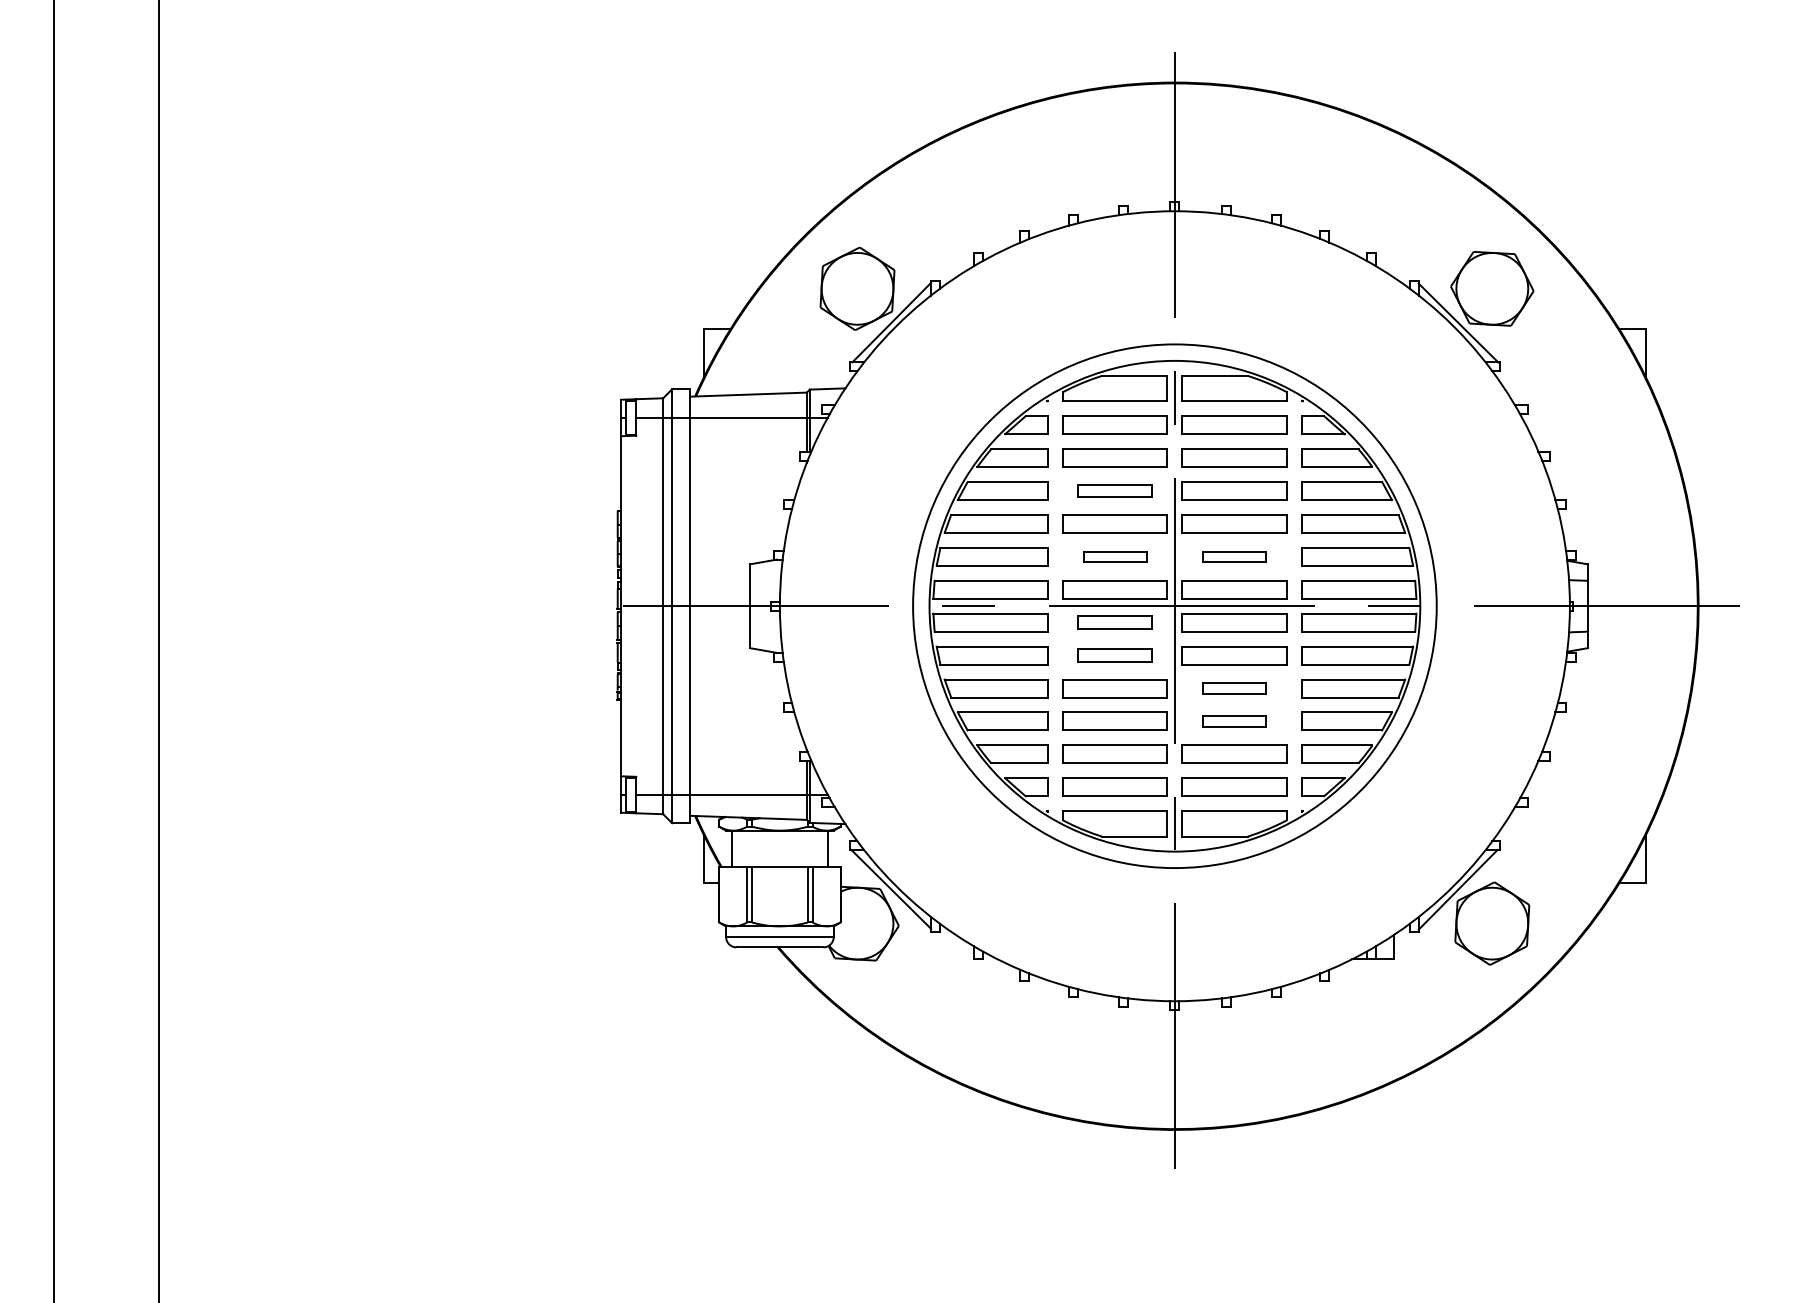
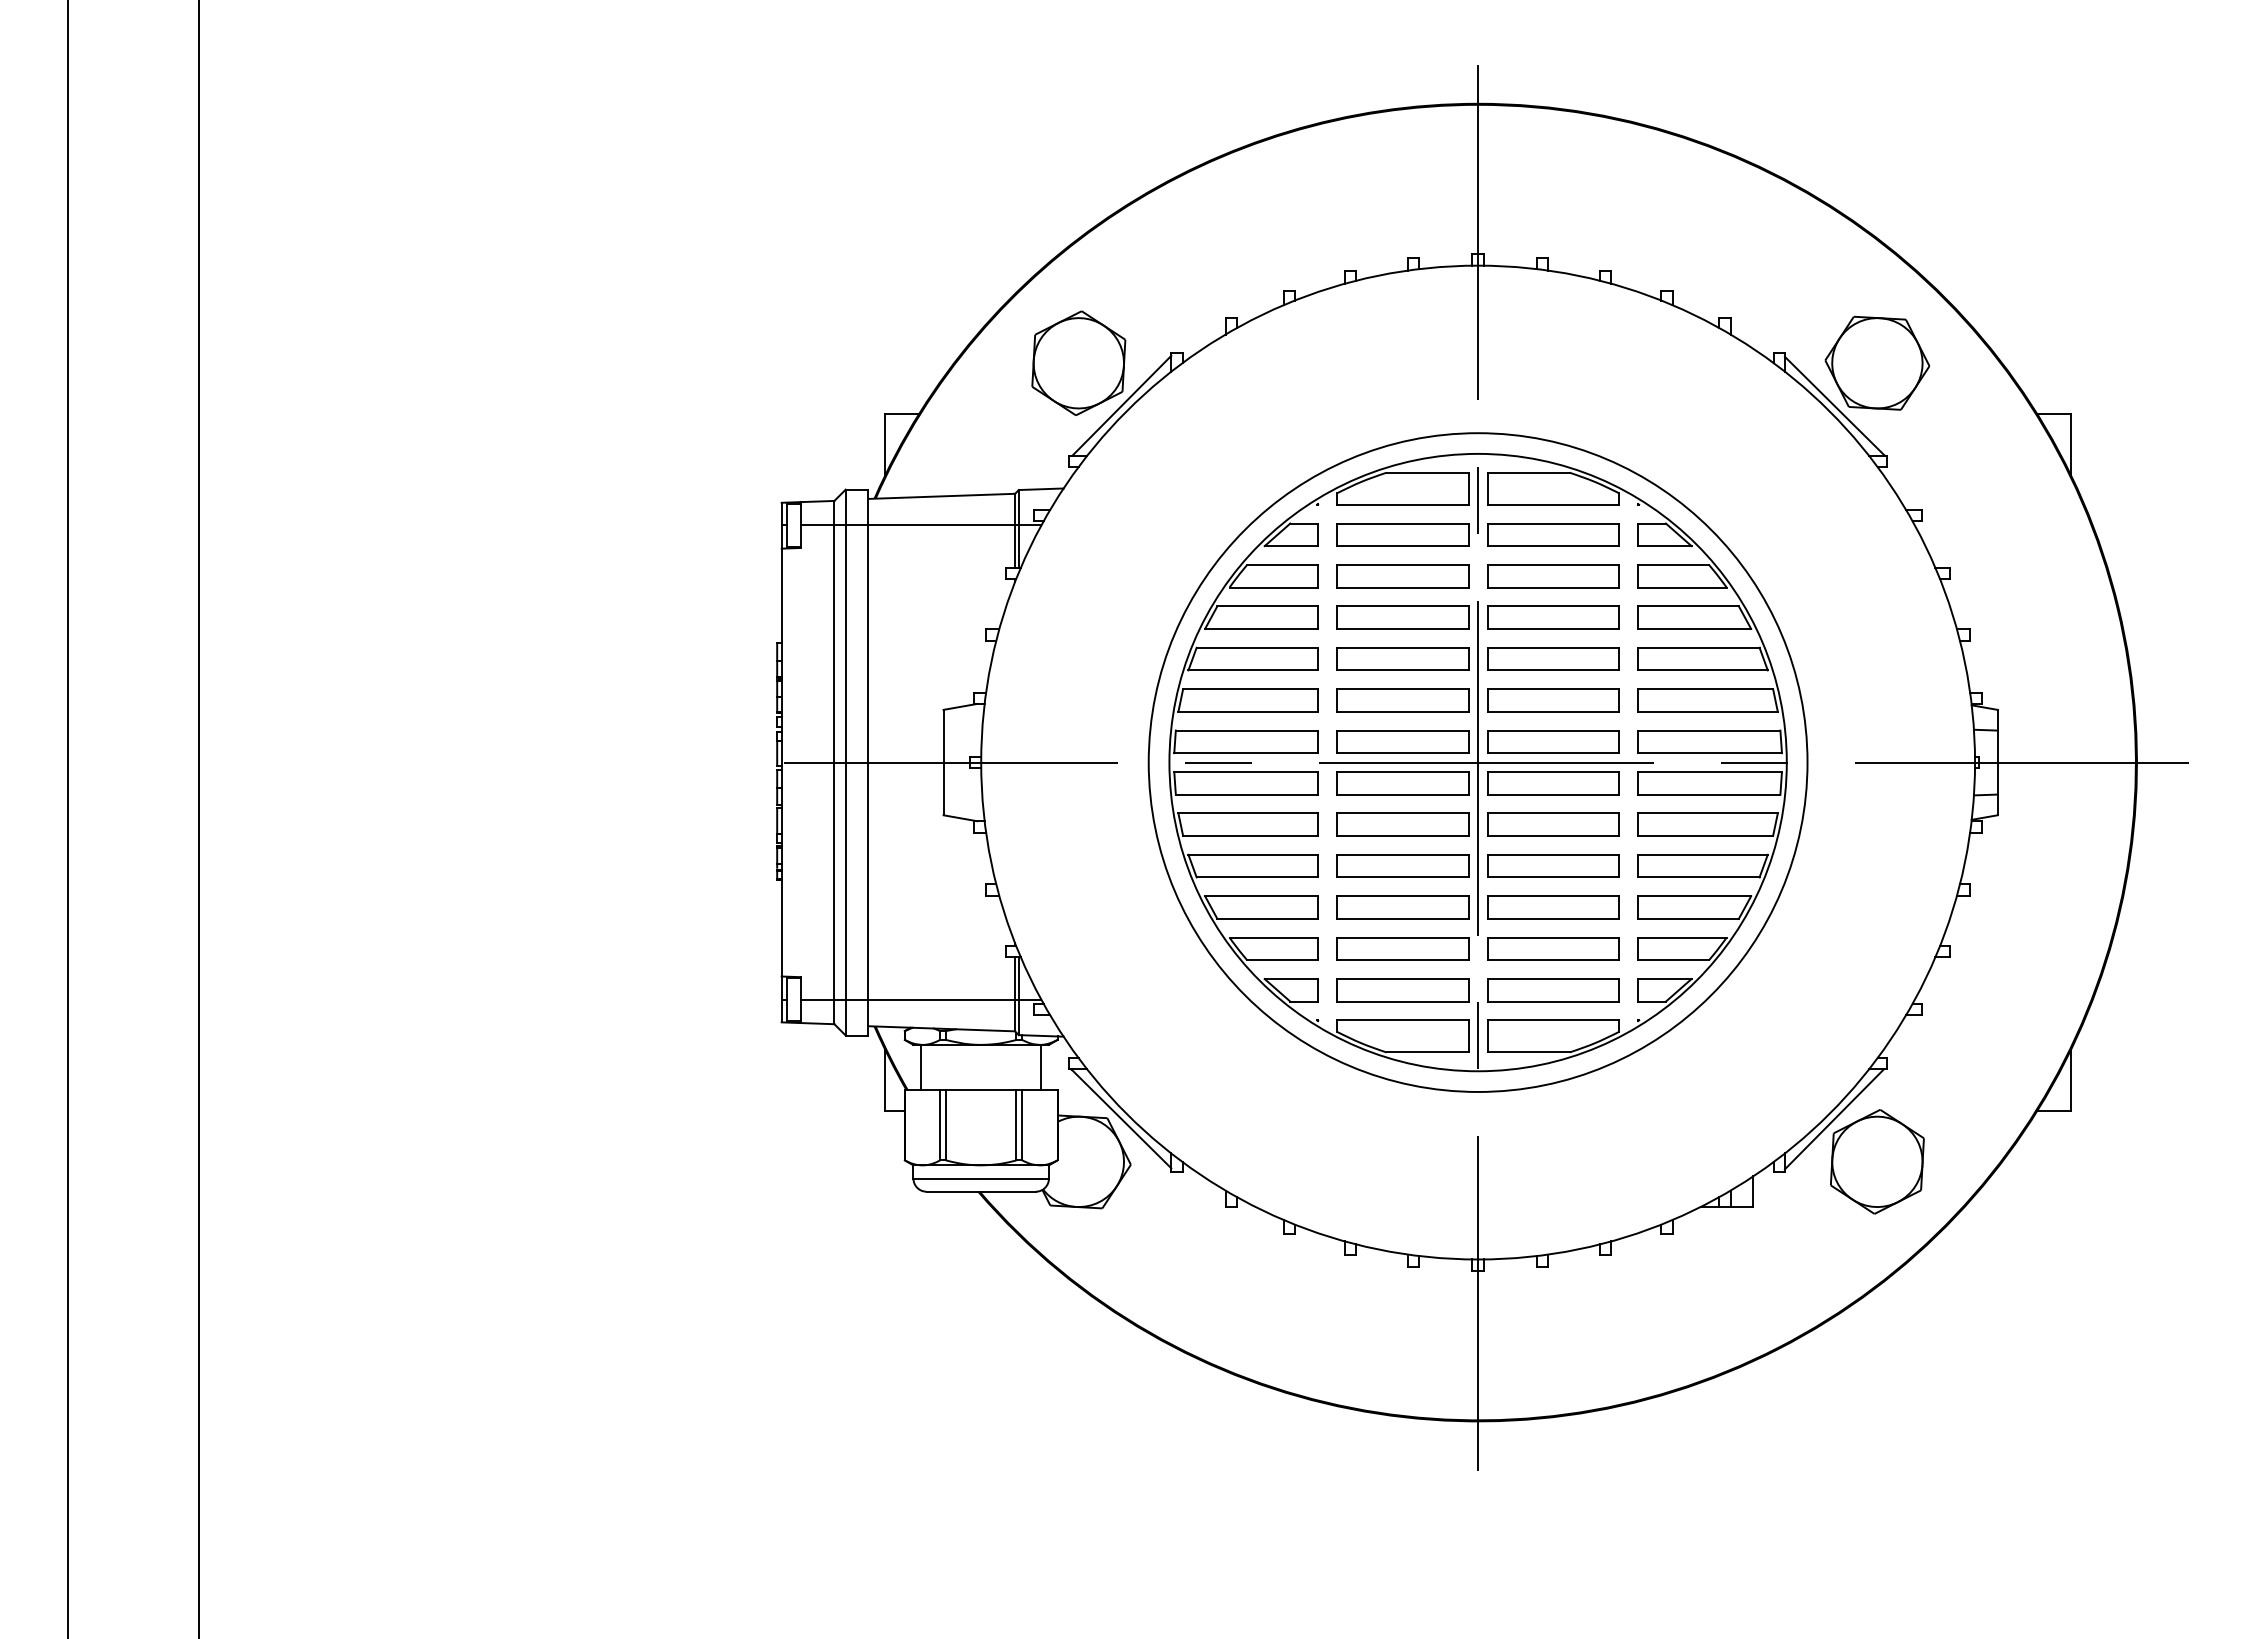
part: (1114, 490) -> (1402, 617), size x1.43
part: (1114, 556) -> (1402, 700), size x1.67
part: (1234, 556) -> (1553, 700), size x1.67
part: (1114, 622) -> (1402, 783), size x1.43
part: (1114, 655) -> (1402, 824), size x1.43
part: (1234, 688) -> (1553, 865), size x1.67
part: (1234, 721) -> (1553, 907), size x1.67

